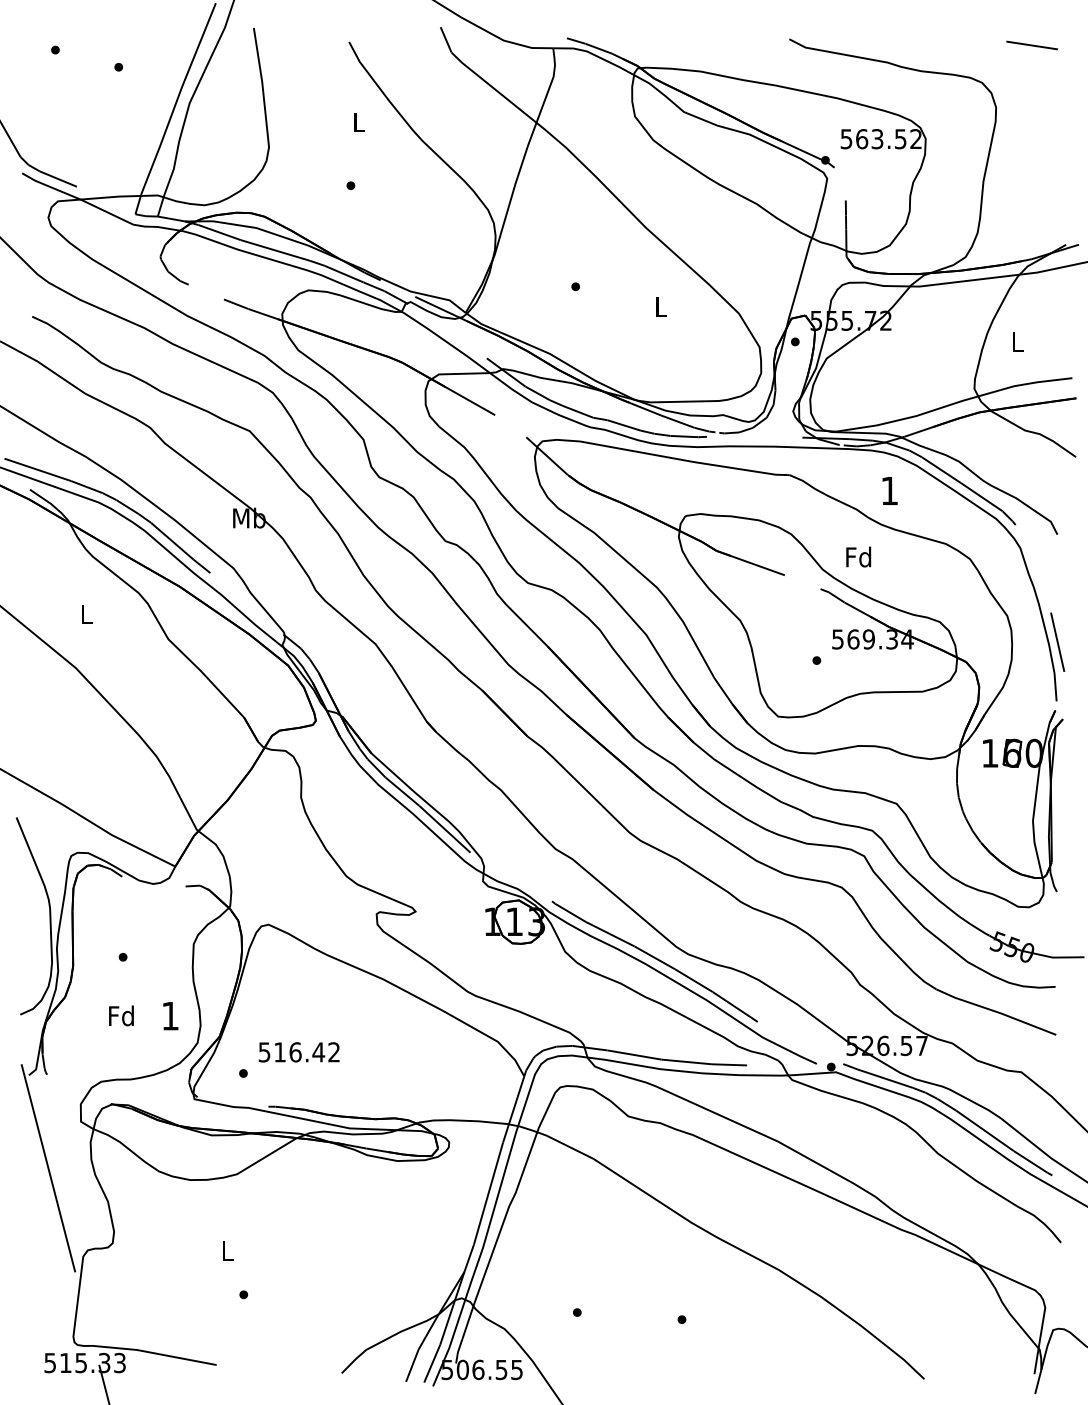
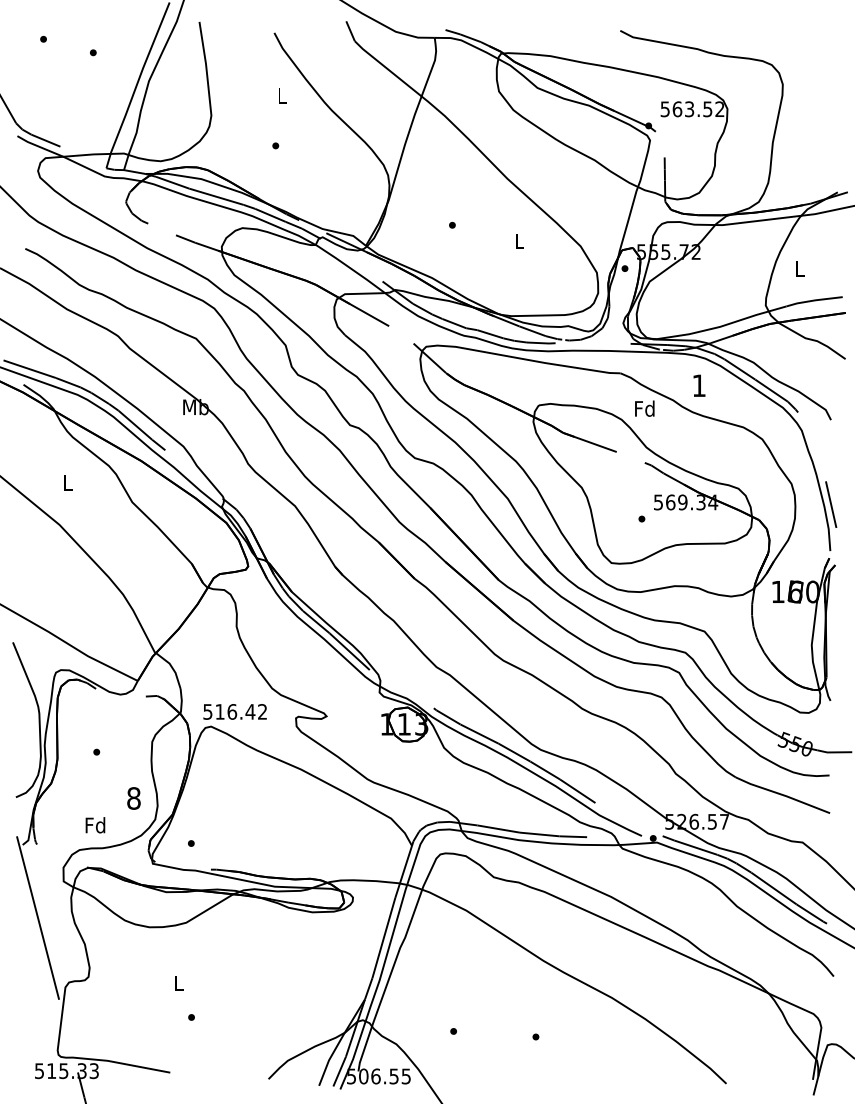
line: (1031, 45) -> (810, 35), removed
text: (858, 556) -> (644, 408), moved
text: (121, 1016) -> (95, 825), moved
text: (169, 1016) -> (133, 798), 1 -> 8
text: (298, 1051) -> (234, 711), moved

